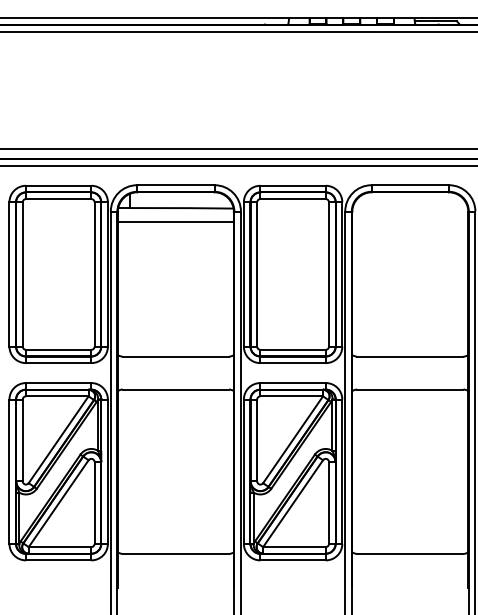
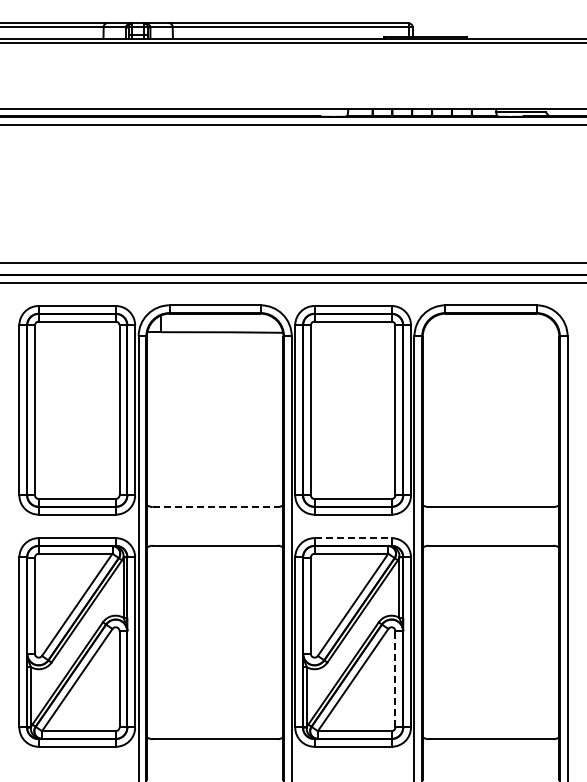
line: (175, 221) -> (214, 348), removed
line: (176, 357) -> (215, 507), solid -> dashed
line: (293, 383) -> (353, 538), solid -> dashed
line: (329, 502) -> (395, 678), solid -> dashed

